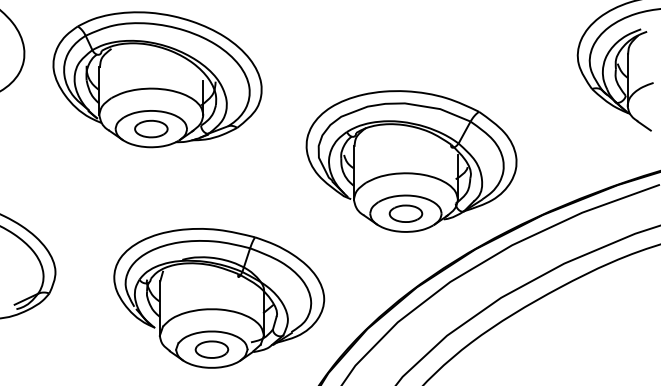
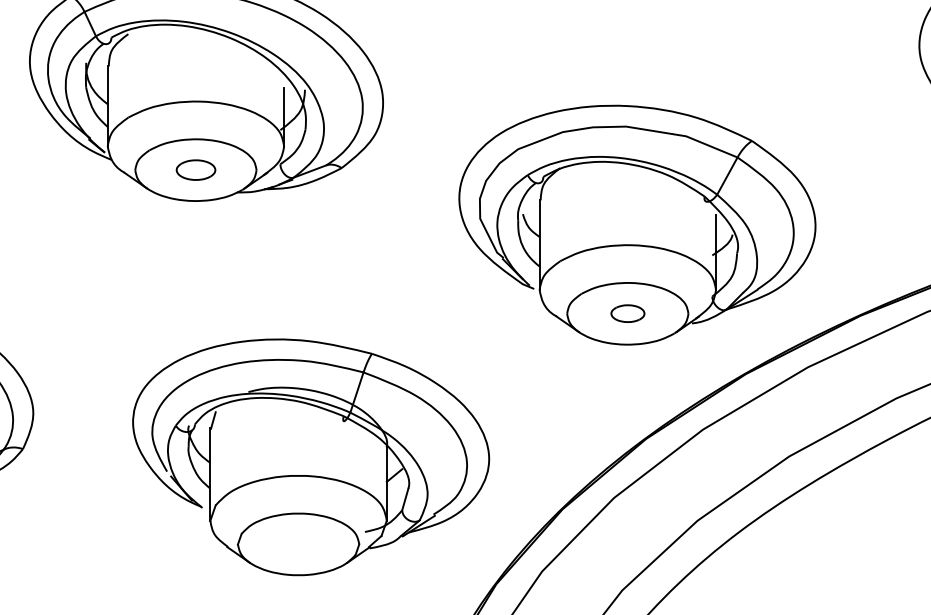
part: (151, 128) -> (196, 169), size x0.7
part: (405, 213) -> (627, 313), size x0.6
part: (211, 349) -> (297, 544), removed

